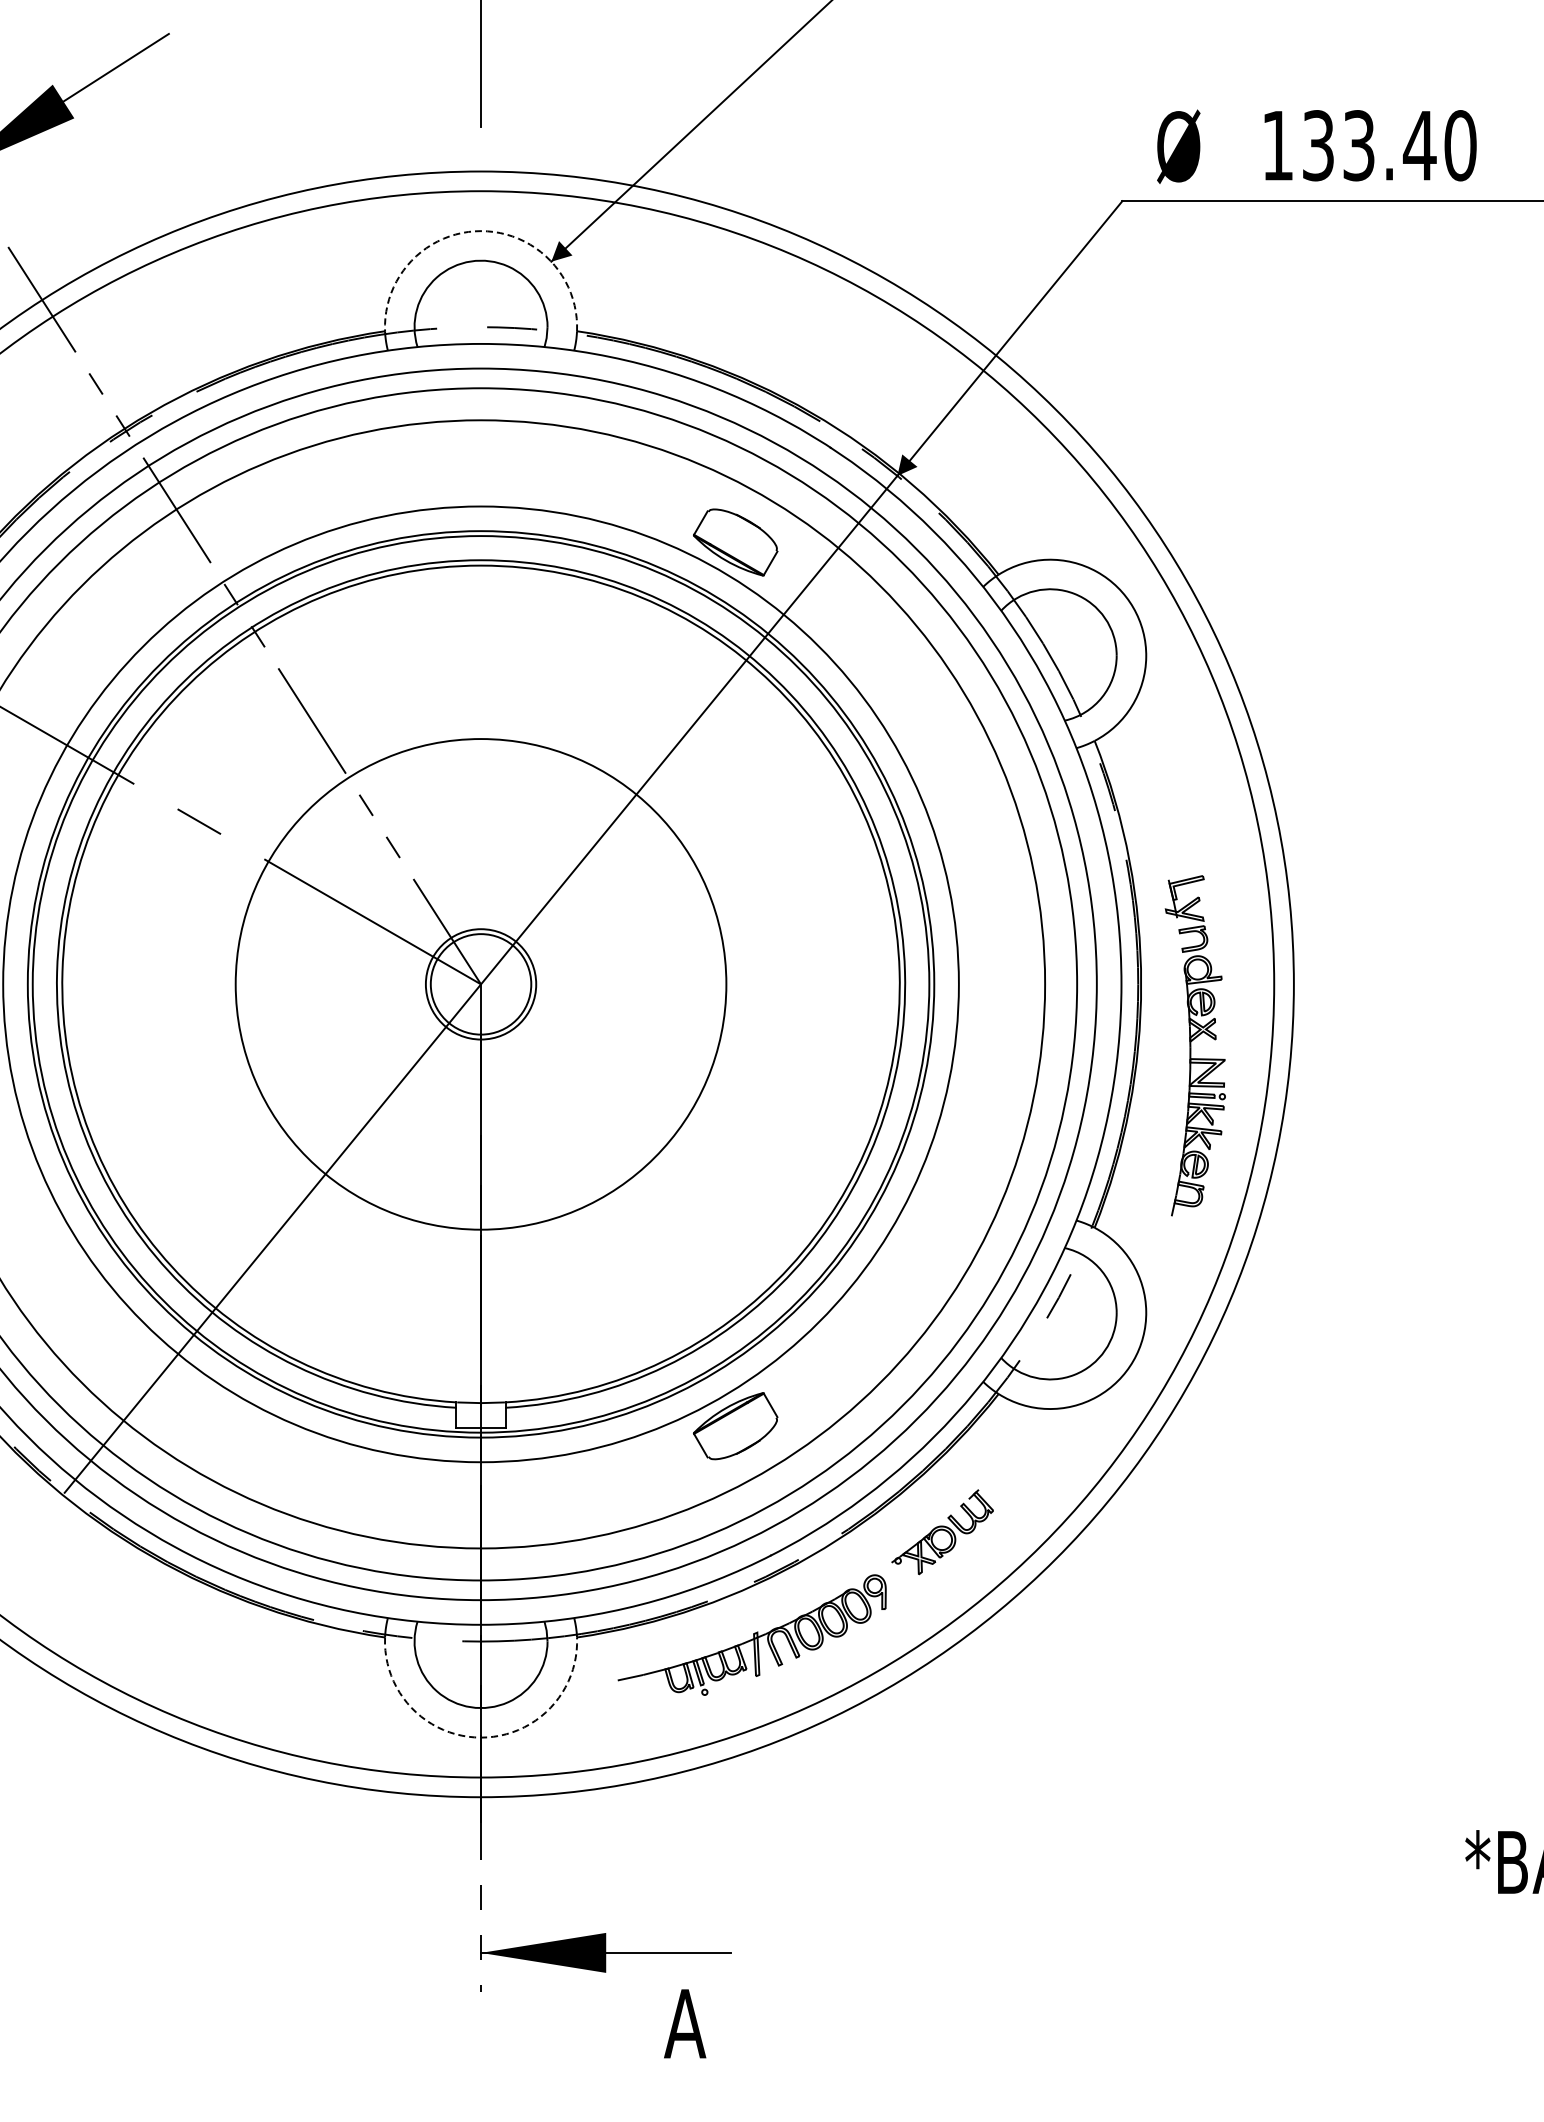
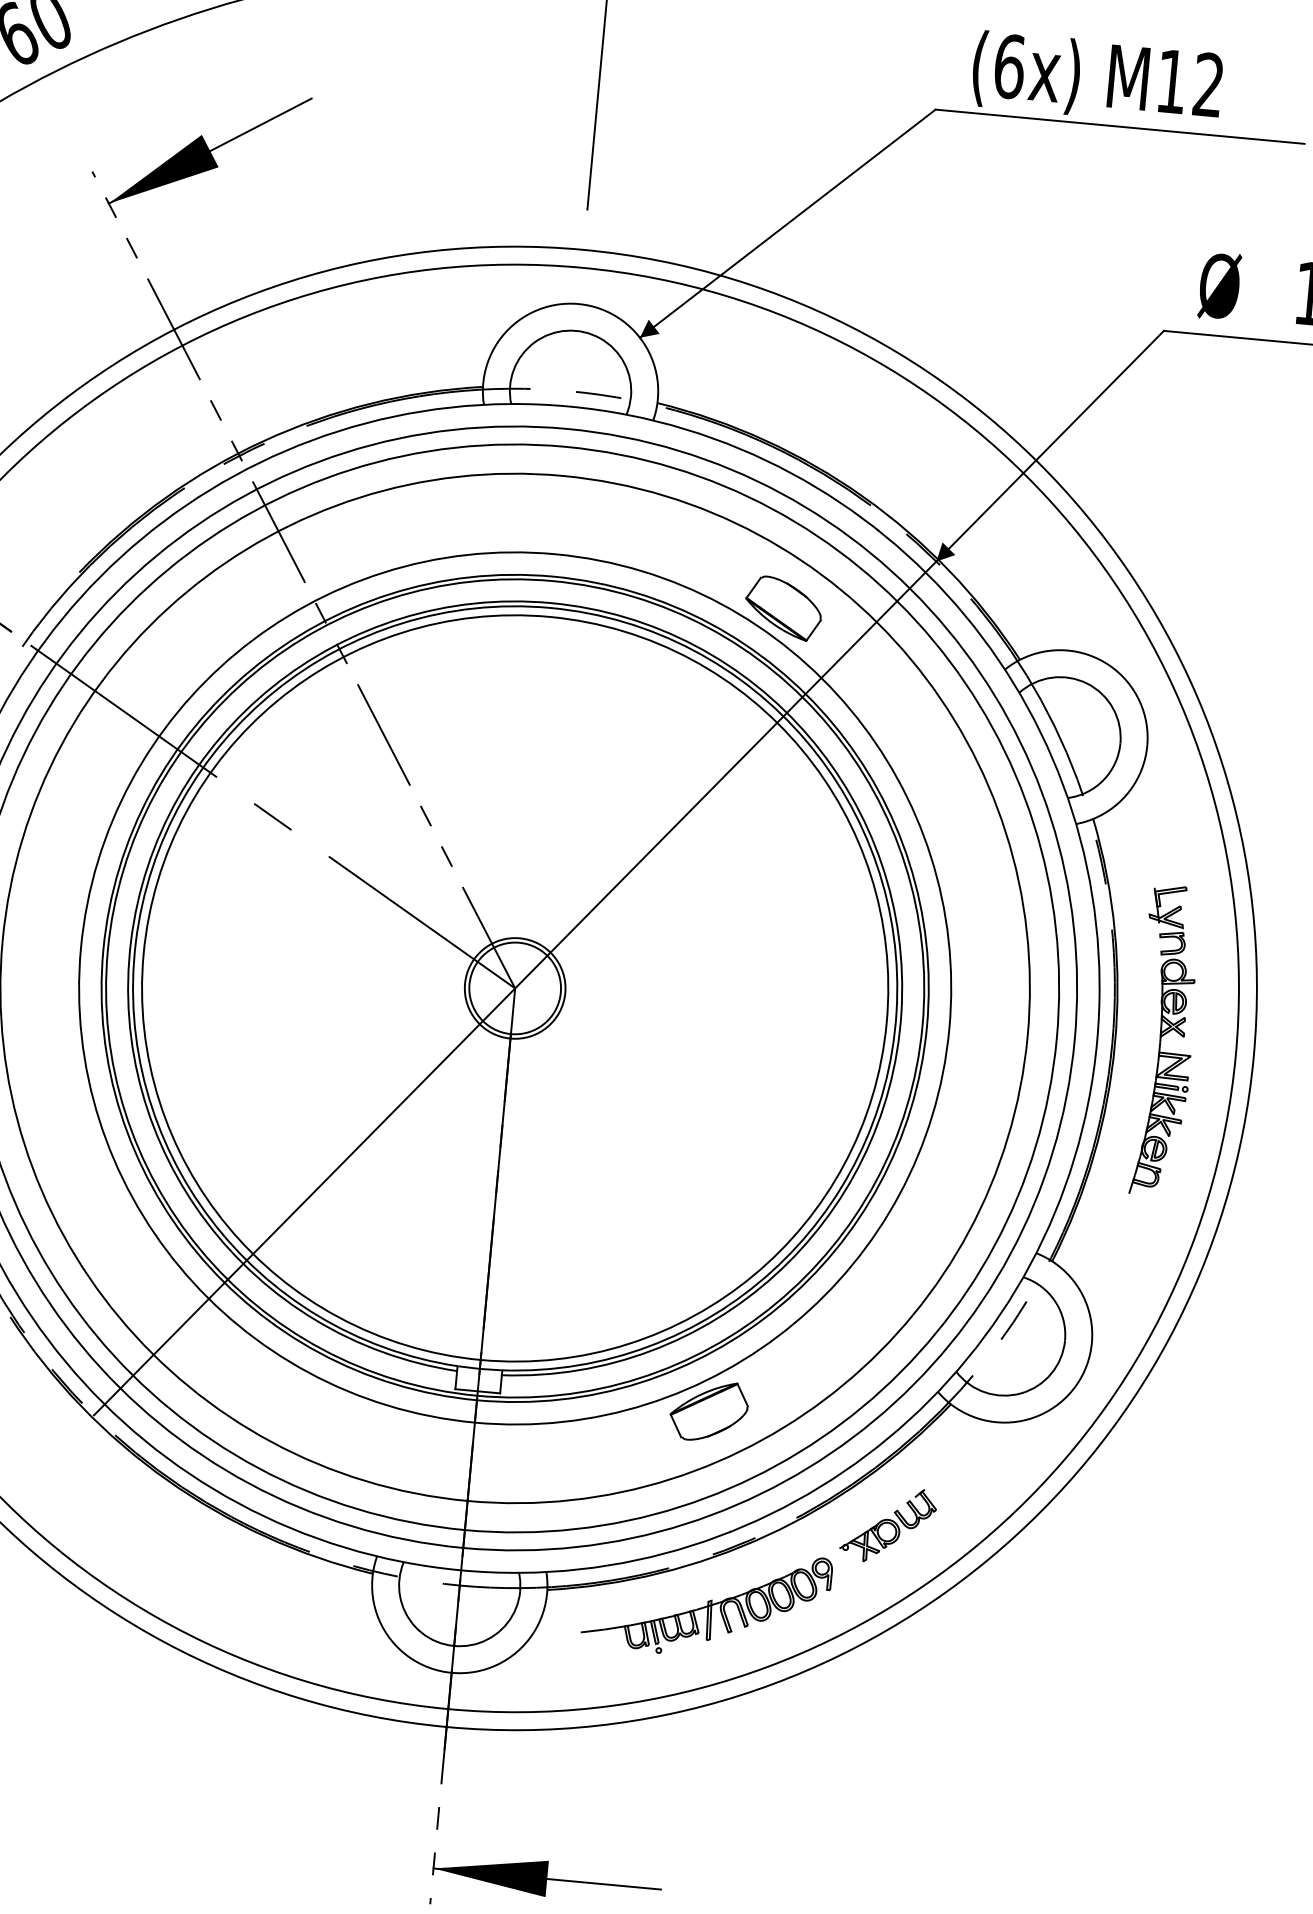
arc: (481, 231) -> (579, 304), dashed -> solid
circle: (480, 984) -> (514, 988), size x1.67
part: (1194, 1045) -> (1164, 1040), moved
arc: (481, 1737) -> (452, 1672), dashed -> solid

